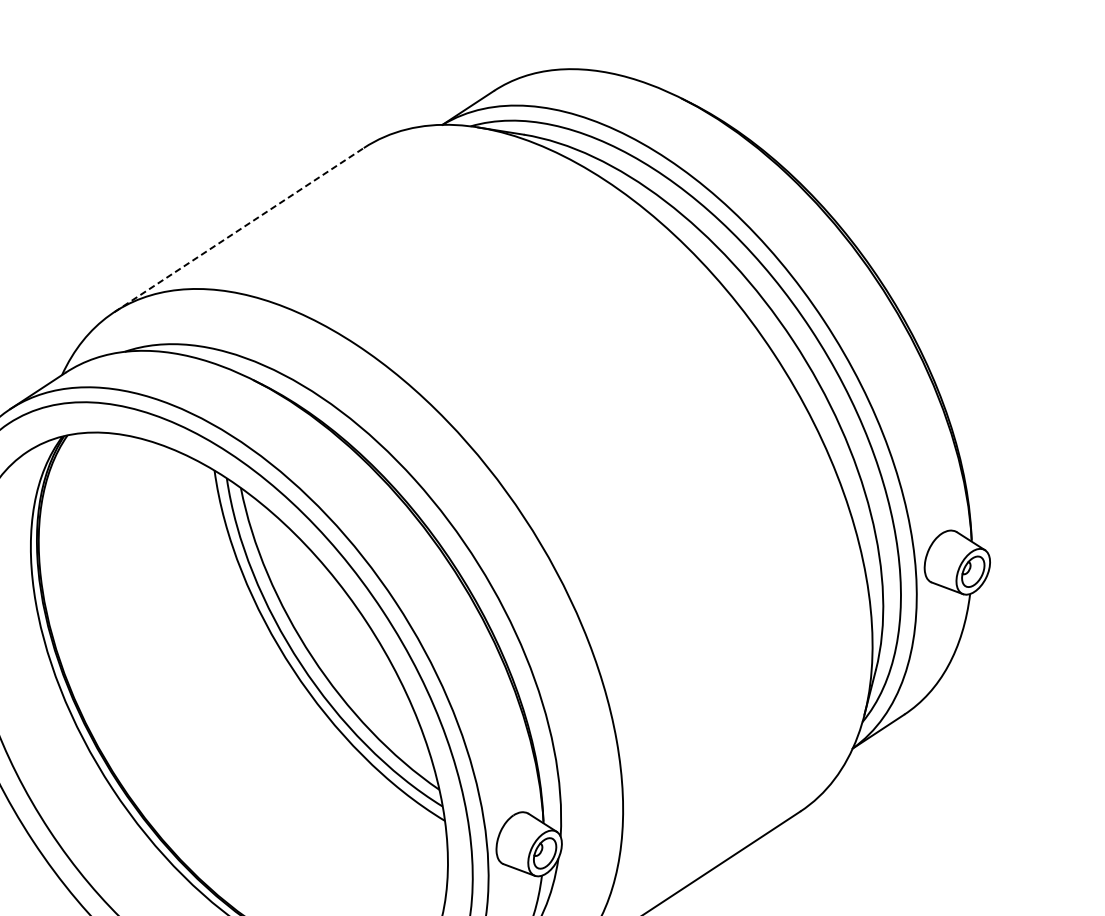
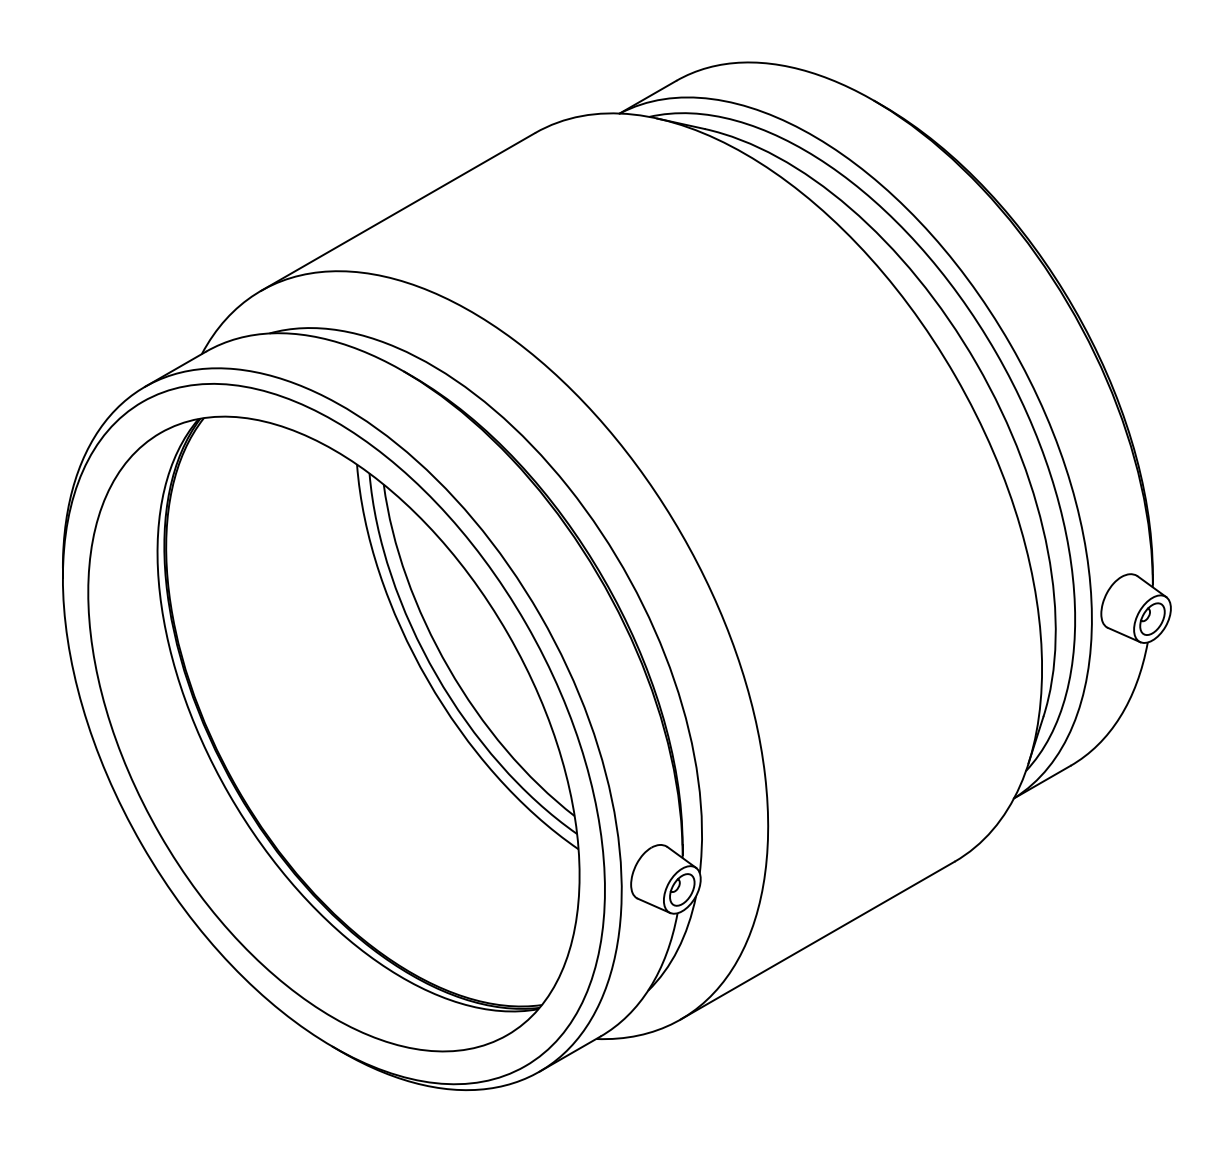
line: (239, 229) -> (398, 211), dashed -> solid

